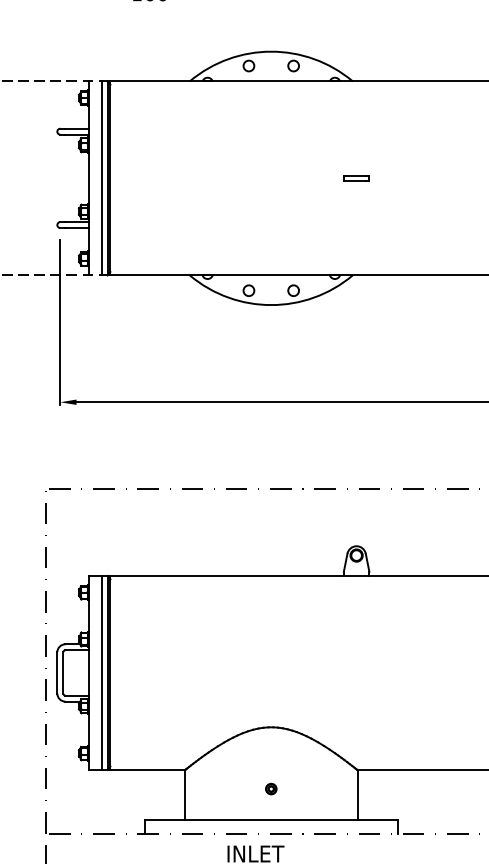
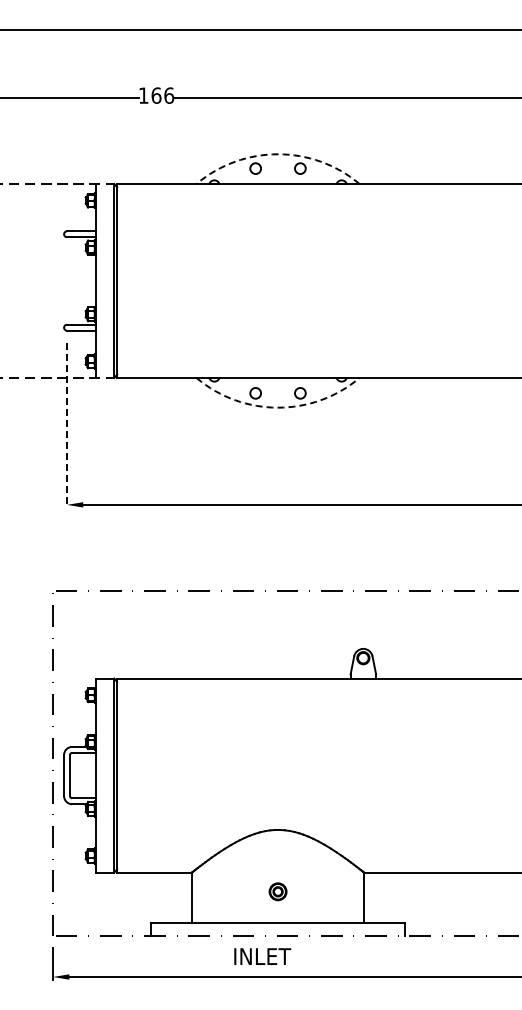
arc: (271, 51) -> (278, 154), solid -> dashed
part: (356, 177) -> (363, 280), removed
line: (101, 178) -> (108, 281), removed
arc: (271, 304) -> (278, 407), solid -> dashed
line: (60, 322) -> (67, 425), solid -> dashed
line: (101, 672) -> (108, 775), removed
part: (270, 788) -> (277, 891), size x1.6

